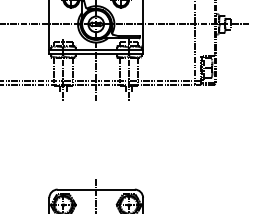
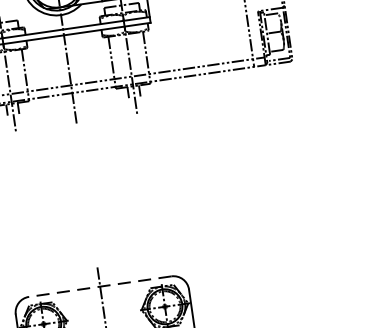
line: (96, 189) -> (100, 286), solid -> dashed

